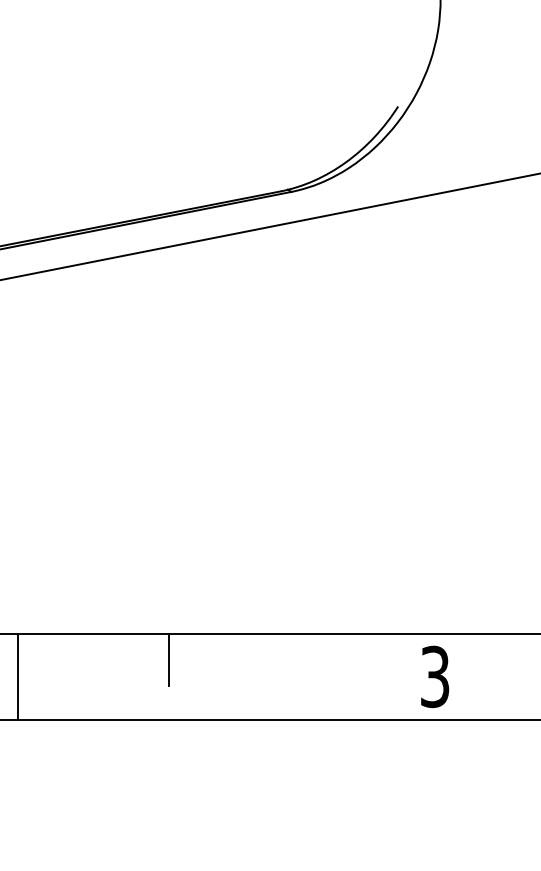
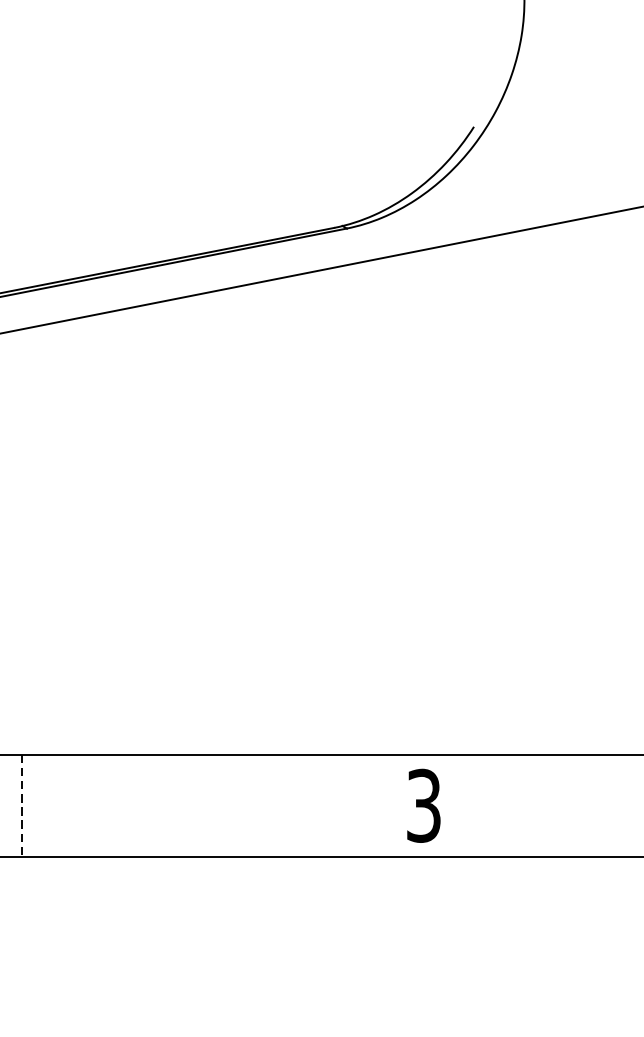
line: (169, 659) -> (201, 785), removed
text: (435, 676) -> (424, 805), moved
line: (18, 677) -> (22, 806), solid -> dashed

